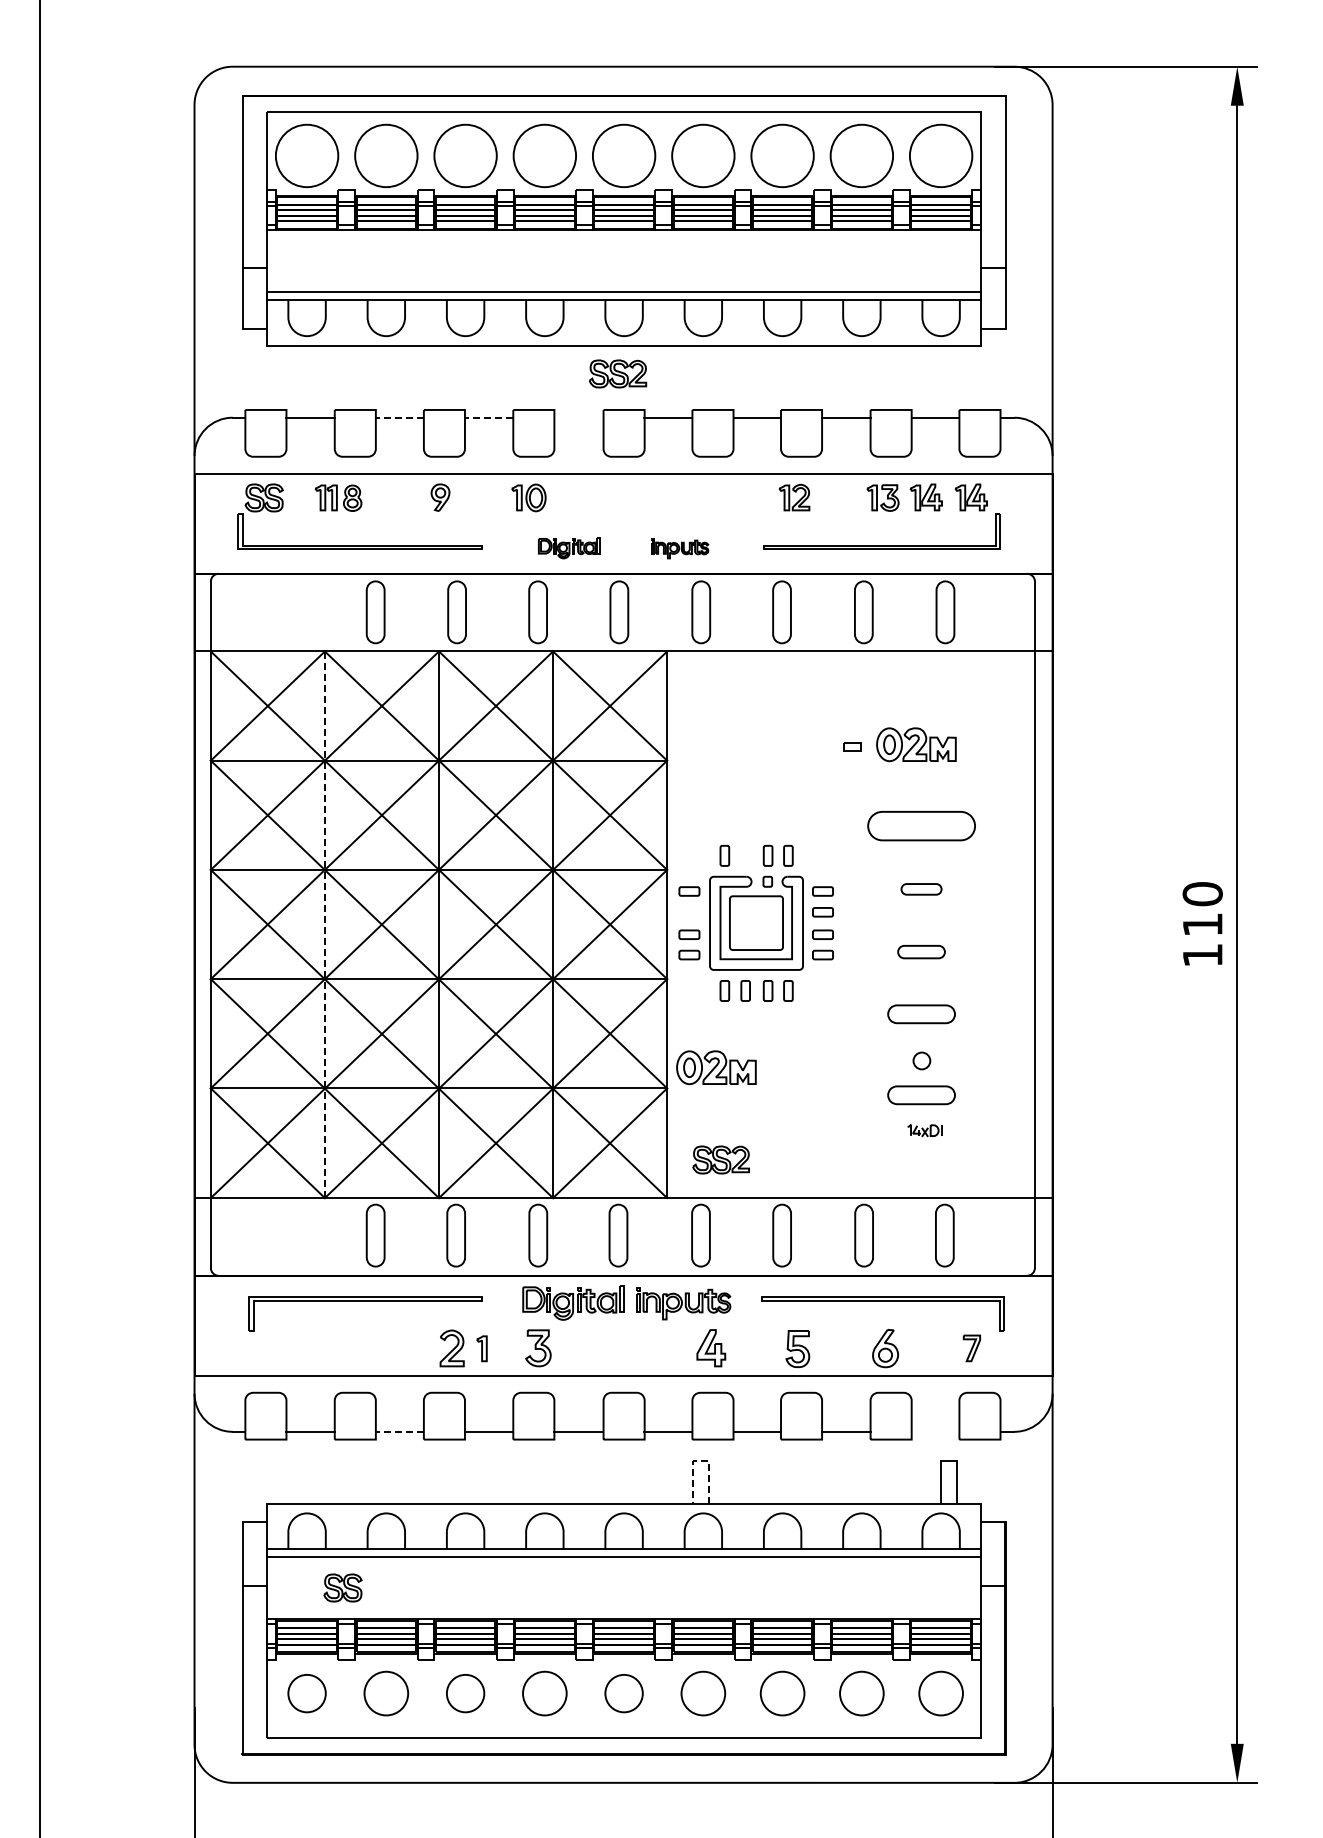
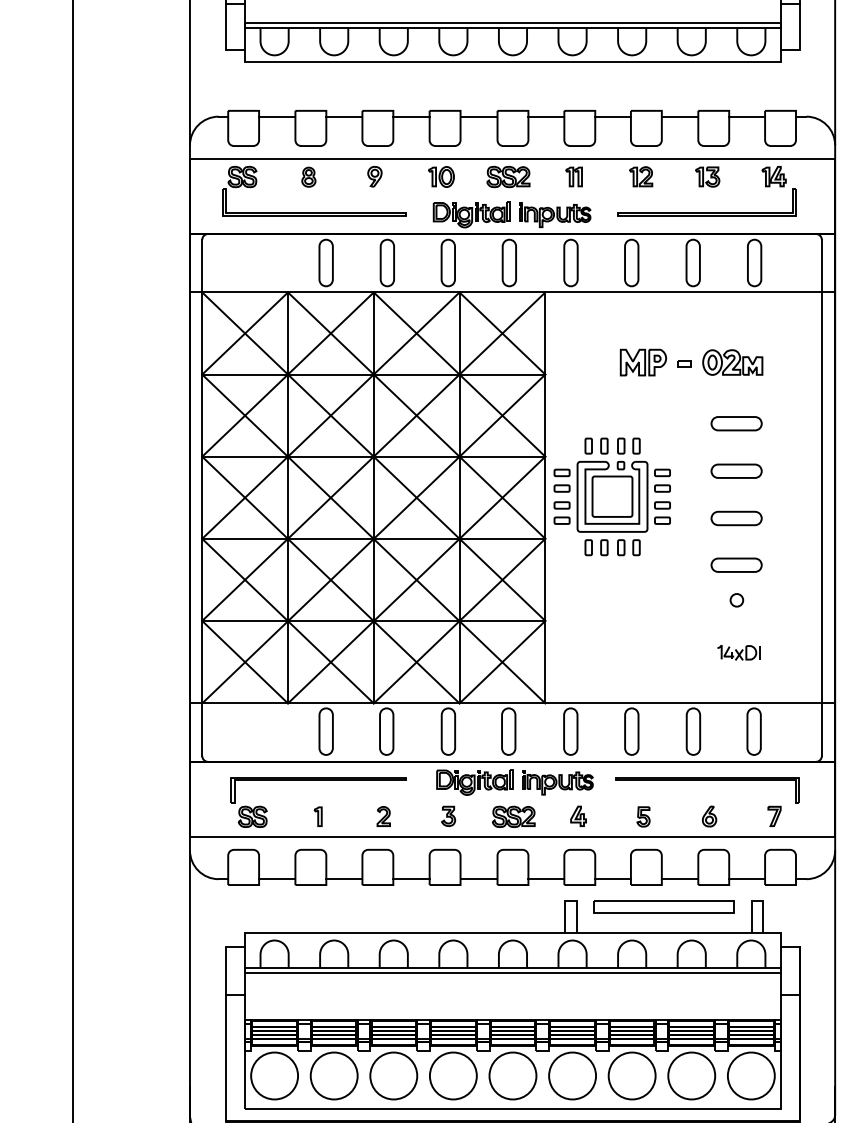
part: (618, 373) -> (508, 176), moved
line: (399, 417) -> (344, 116), dashed -> solid
line: (488, 417) -> (411, 116), dashed -> solid
line: (578, 417) -> (478, 116), added
part: (325, 497) -> (573, 176), moved
part: (925, 497) -> (739, 176), removed
part: (568, 548) -> (471, 215), size x1.67
part: (679, 548) -> (554, 215), size x1.67
part: (797, 744) -> (643, 362), added
part: (921, 825) -> (736, 423), size x0.62
part: (745, 855) -> (604, 445), added
part: (921, 889) -> (736, 471), size x1.67
part: (689, 912) -> (562, 488), added
line: (324, 924) -> (287, 497), dashed -> solid
part: (921, 951) -> (736, 518), size x1.43
part: (716, 1067) -> (582, 605), removed
part: (921, 1095) -> (736, 626), removed
part: (924, 1130) -> (738, 652), size x1.67
part: (720, 1159) -> (513, 816), moved
part: (452, 1348) -> (383, 816), size x0.71
part: (481, 1348) -> (317, 816), moved
part: (538, 1348) -> (448, 816), size x0.71
part: (711, 1348) -> (578, 816), size x0.71
part: (797, 1348) -> (643, 816), size x0.71
part: (885, 1348) -> (709, 816), size x0.71
line: (399, 1431) -> (344, 878), dashed -> solid
line: (935, 1431) -> (747, 878), added
line: (701, 1461) -> (571, 901), dashed -> solid
part: (824, 1468) -> (663, 906), added
part: (342, 1587) -> (252, 816), moved
circle: (306, 1693) -> (274, 1075), size x1.67
circle: (386, 1693) -> (334, 1075), size x1.43
circle: (465, 1693) -> (393, 1075), size x1.67
circle: (544, 1693) -> (453, 1075), size x1.43
circle: (623, 1693) -> (512, 1075), size x1.67
circle: (703, 1693) -> (572, 1075), size x1.43
circle: (782, 1693) -> (632, 1075), size x1.43
circle: (861, 1693) -> (691, 1075), size x1.43
circle: (940, 1693) -> (750, 1075), size x1.43

